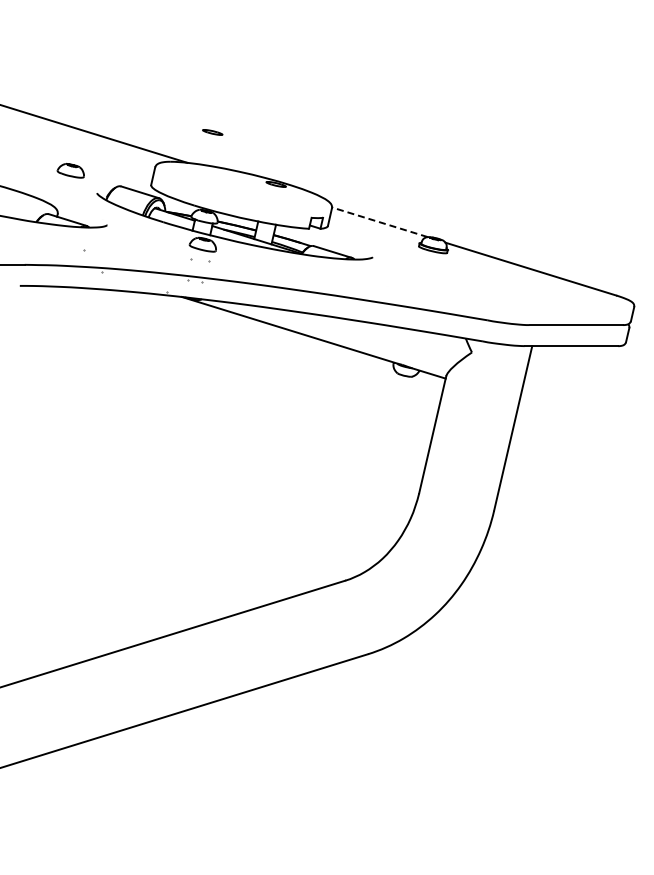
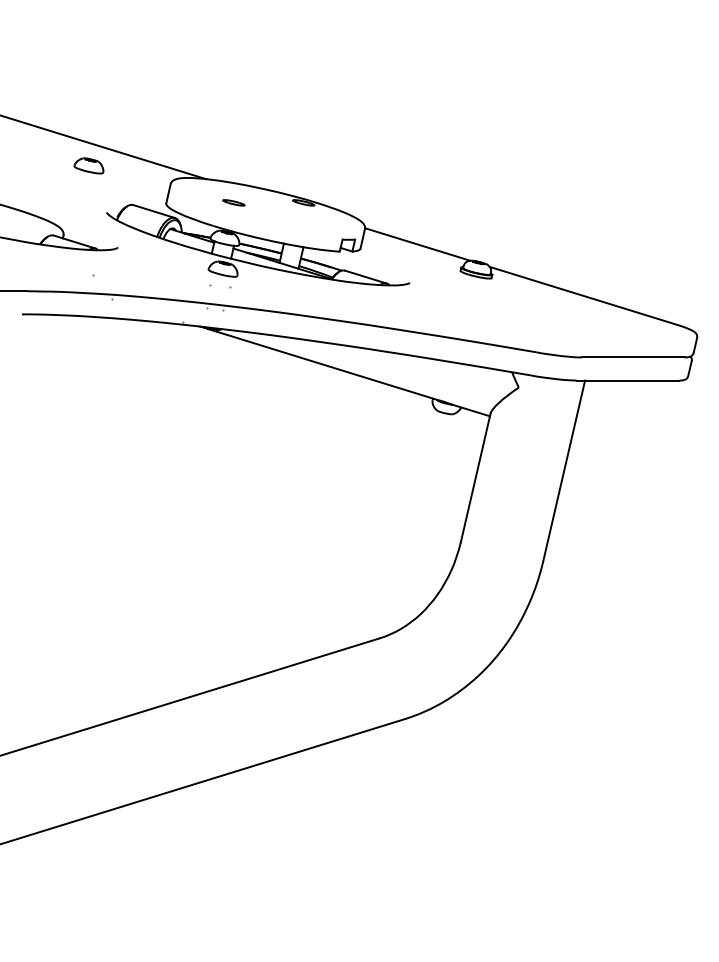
part: (212, 132) -> (233, 202), moved
part: (70, 170) -> (88, 165), moved
line: (379, 222) -> (417, 244), dashed -> solid

